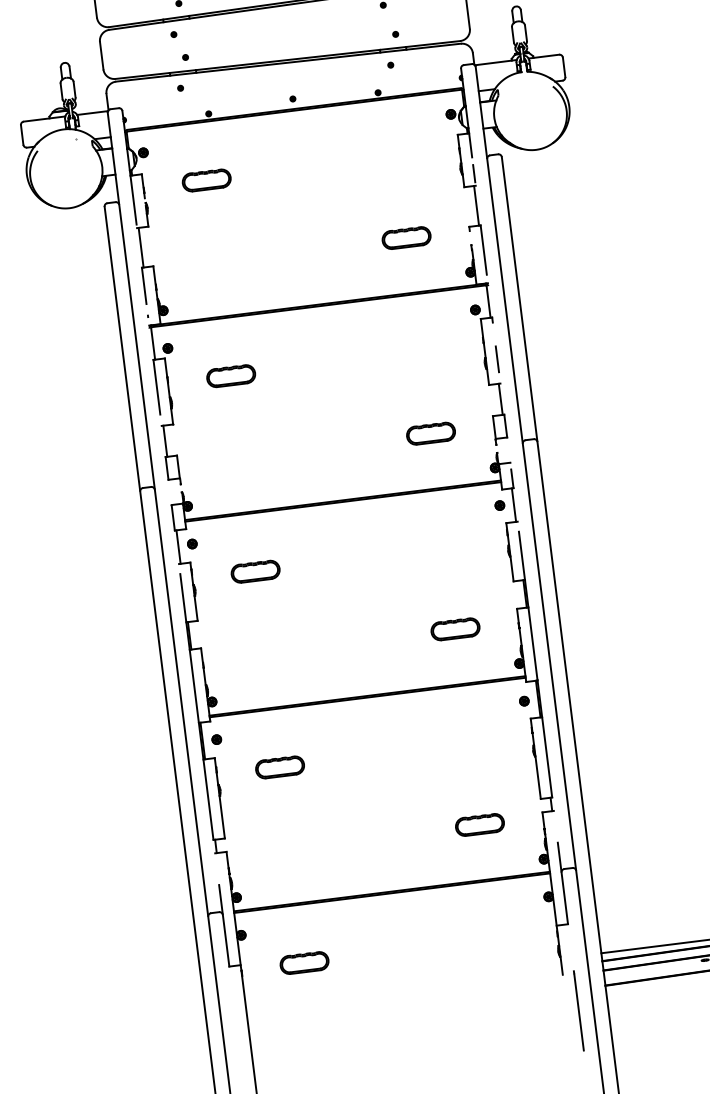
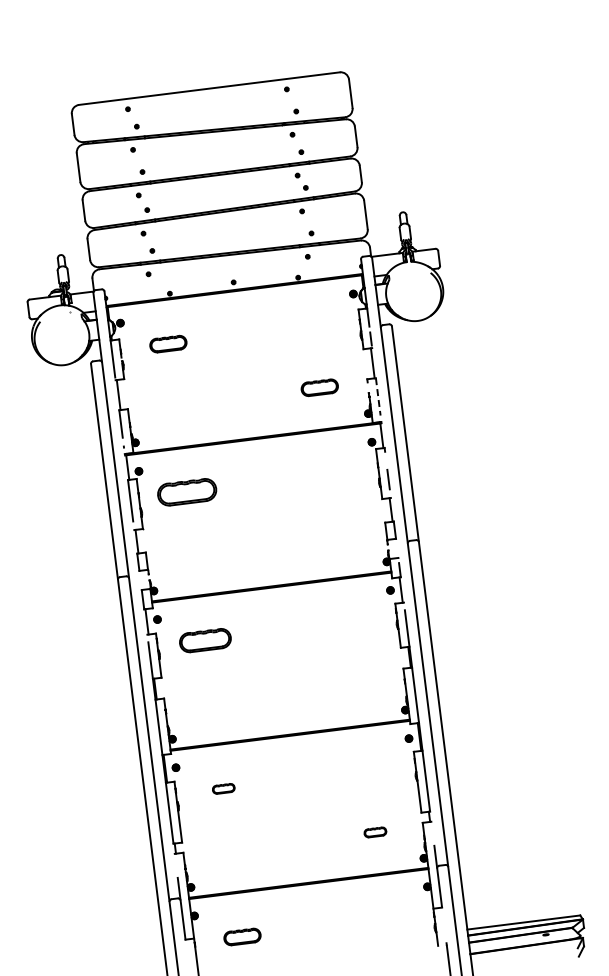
line: (484, 249) -> (378, 396), solid -> dashed
part: (230, 376) -> (186, 492), size x1.6
part: (431, 433) -> (338, 535), removed
part: (255, 571) -> (205, 640), size x1.4
part: (455, 629) -> (356, 684), removed
part: (279, 767) -> (223, 788), size x0.6
part: (480, 825) -> (375, 832), size x0.6

